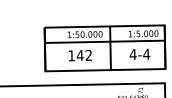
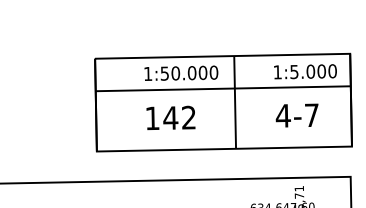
text: (146, 53) -> (311, 113), 4-4 -> 4-7

